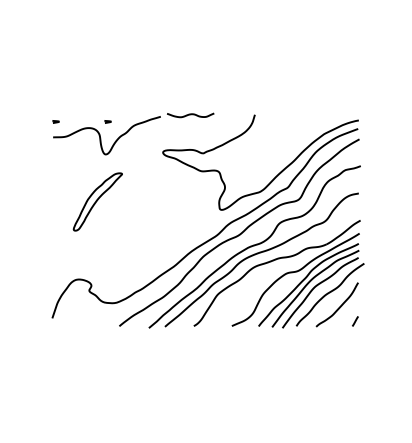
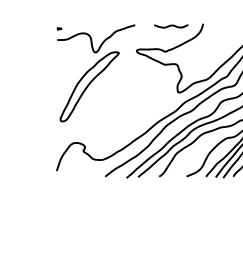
curve: (190, 115) -> (171, 26), moved
curve: (107, 121) -> (96, 28), removed
part: (97, 201) -> (89, 86), size x1.67

